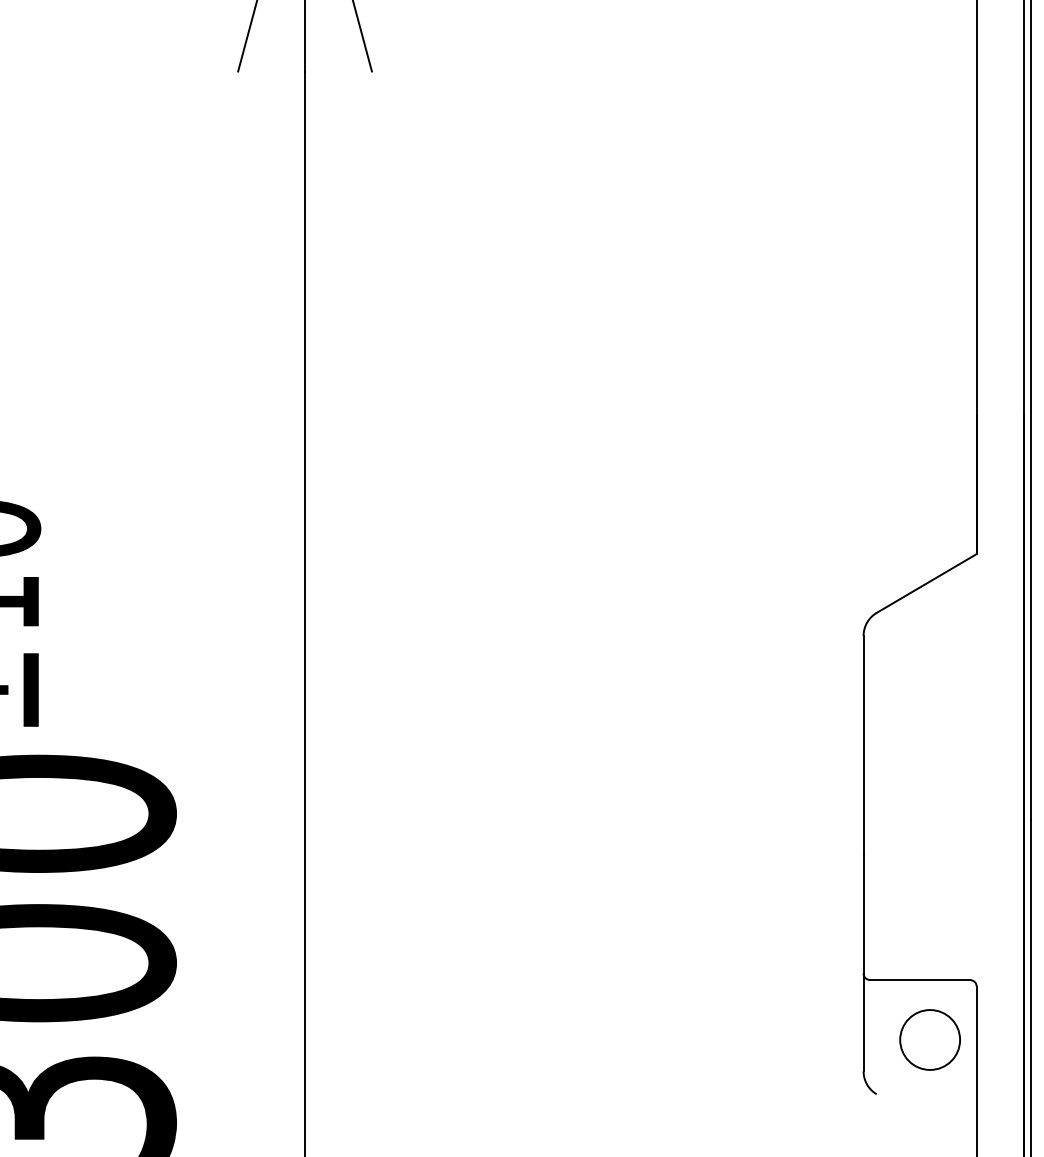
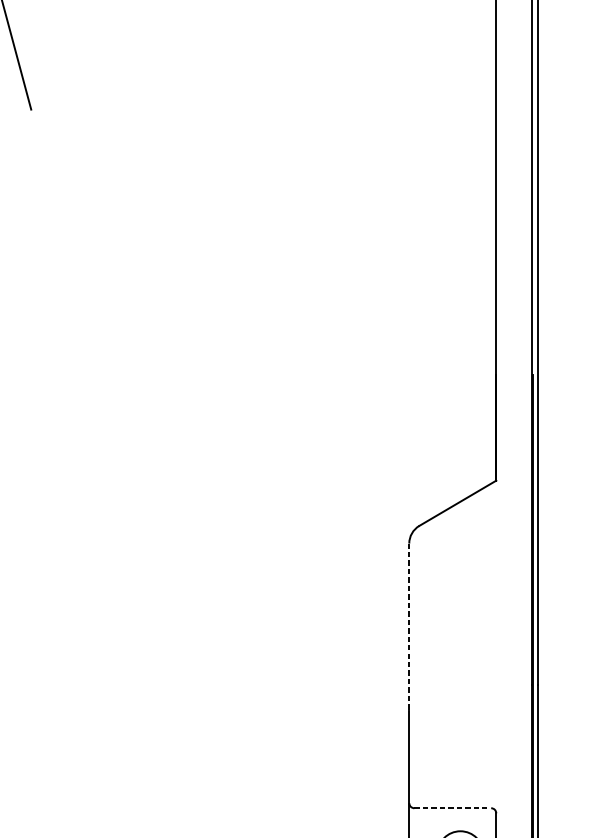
line: (863, 744) -> (409, 627), solid -> dashed
line: (920, 980) -> (453, 808), solid -> dashed

